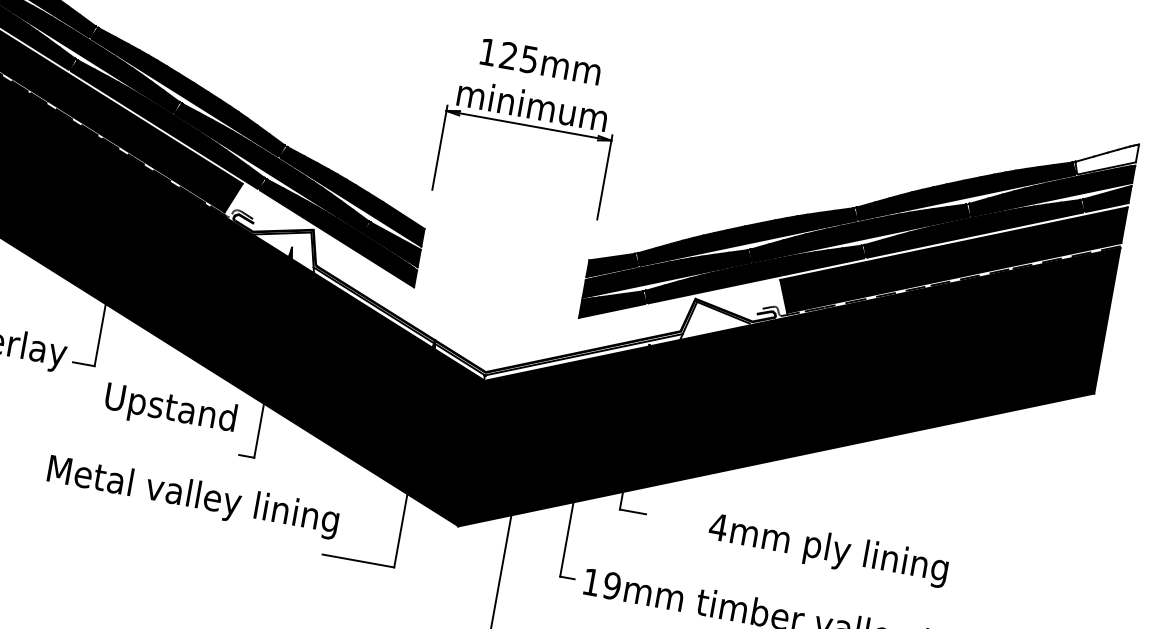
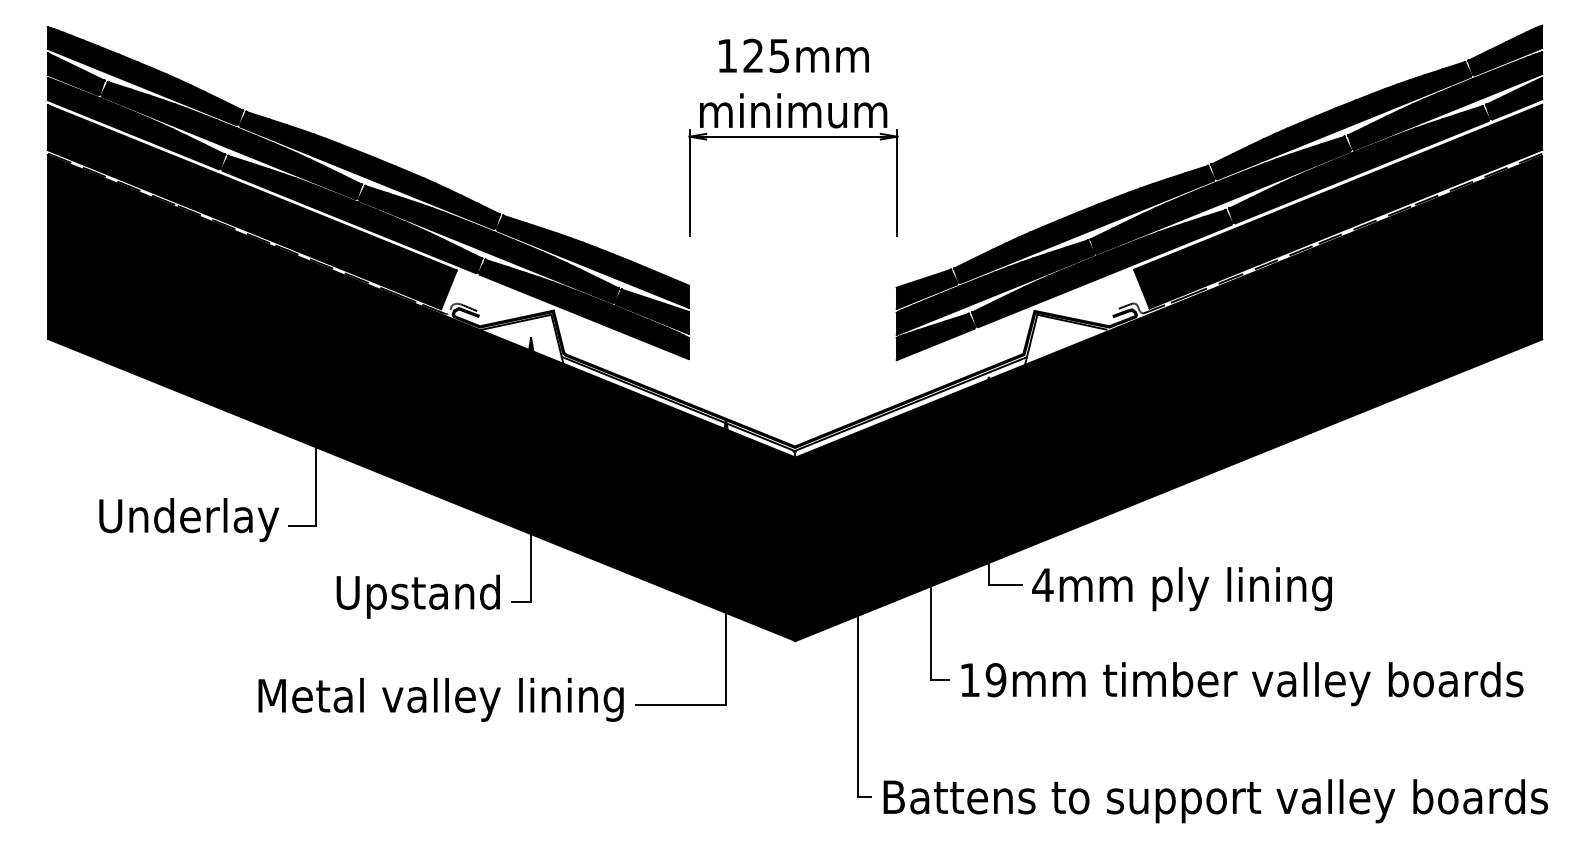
fill: (1106, 159) -> (1505, 50), added
text: (169, 410) -> (417, 596), moved
text: (192, 496) -> (440, 699), moved
text: (827, 550) -> (1181, 589), moved

